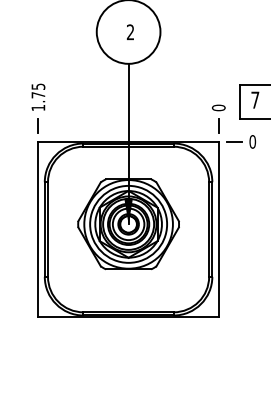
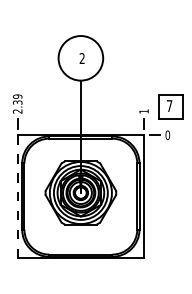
text: (38, 96) -> (17, 103), 1.75 -> 2.39
text: (218, 107) -> (143, 111), 0 -> 1
line: (38, 230) -> (17, 197), solid -> dashed

